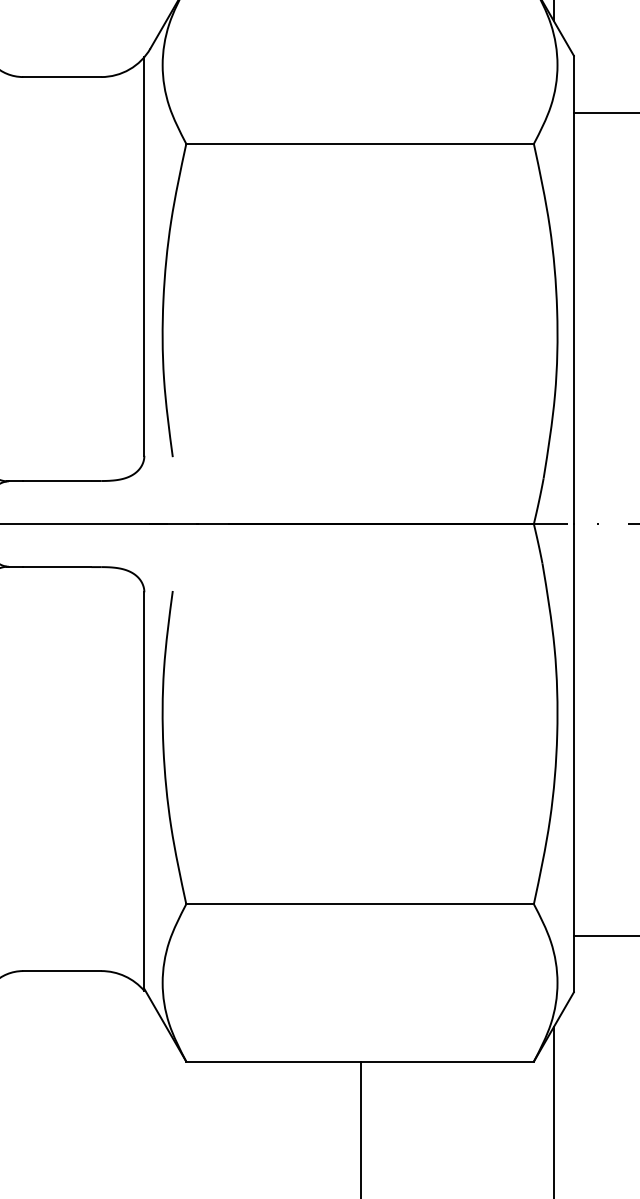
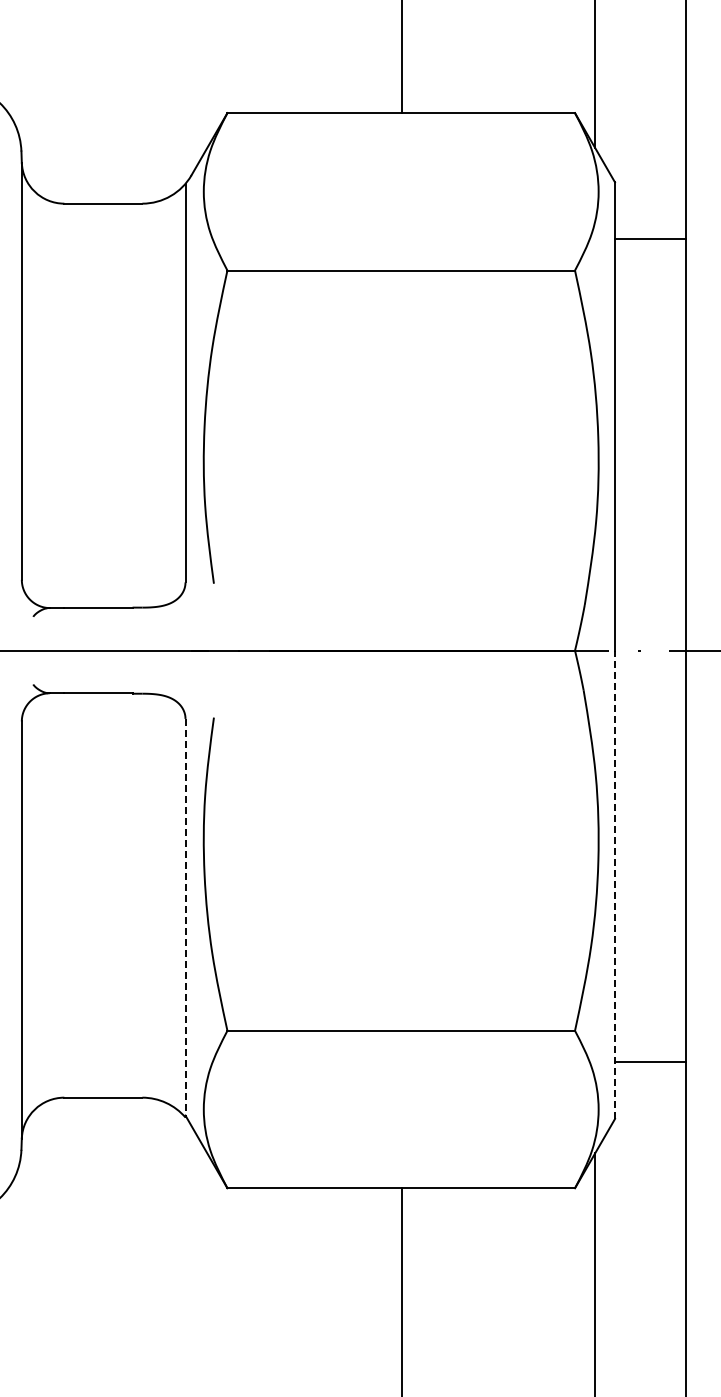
line: (574, 757) -> (615, 884), solid -> dashed
line: (144, 791) -> (185, 918), solid -> dashed

